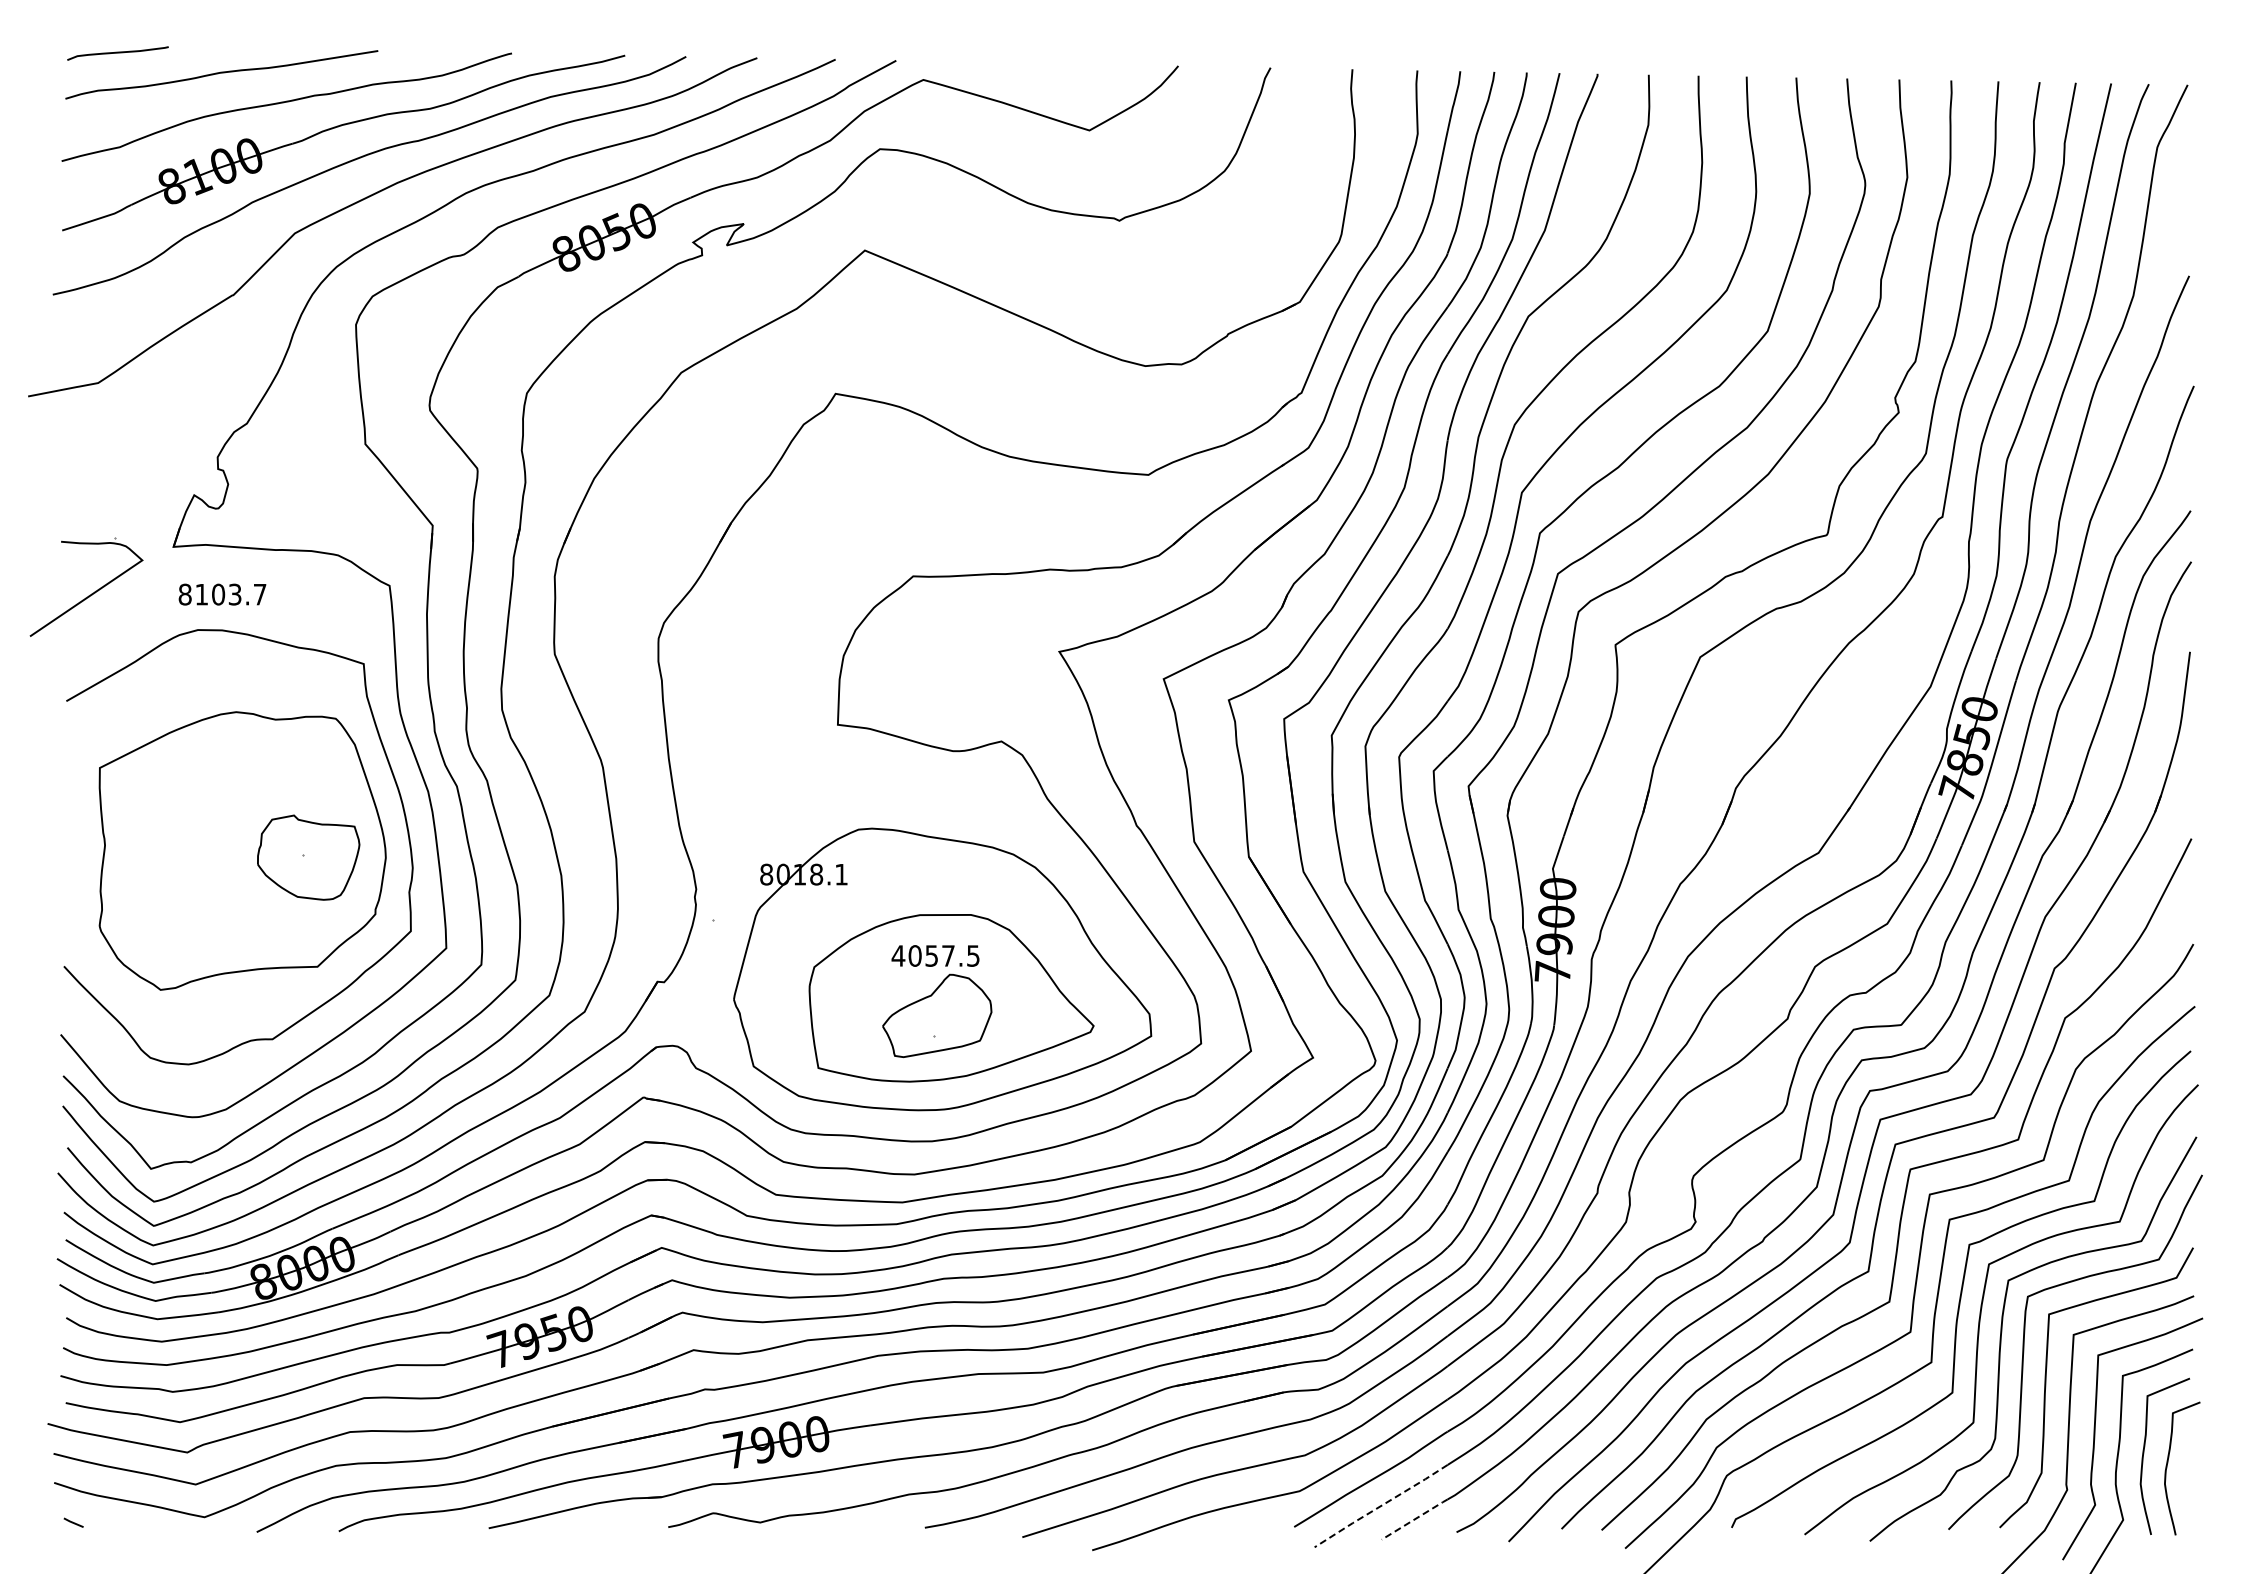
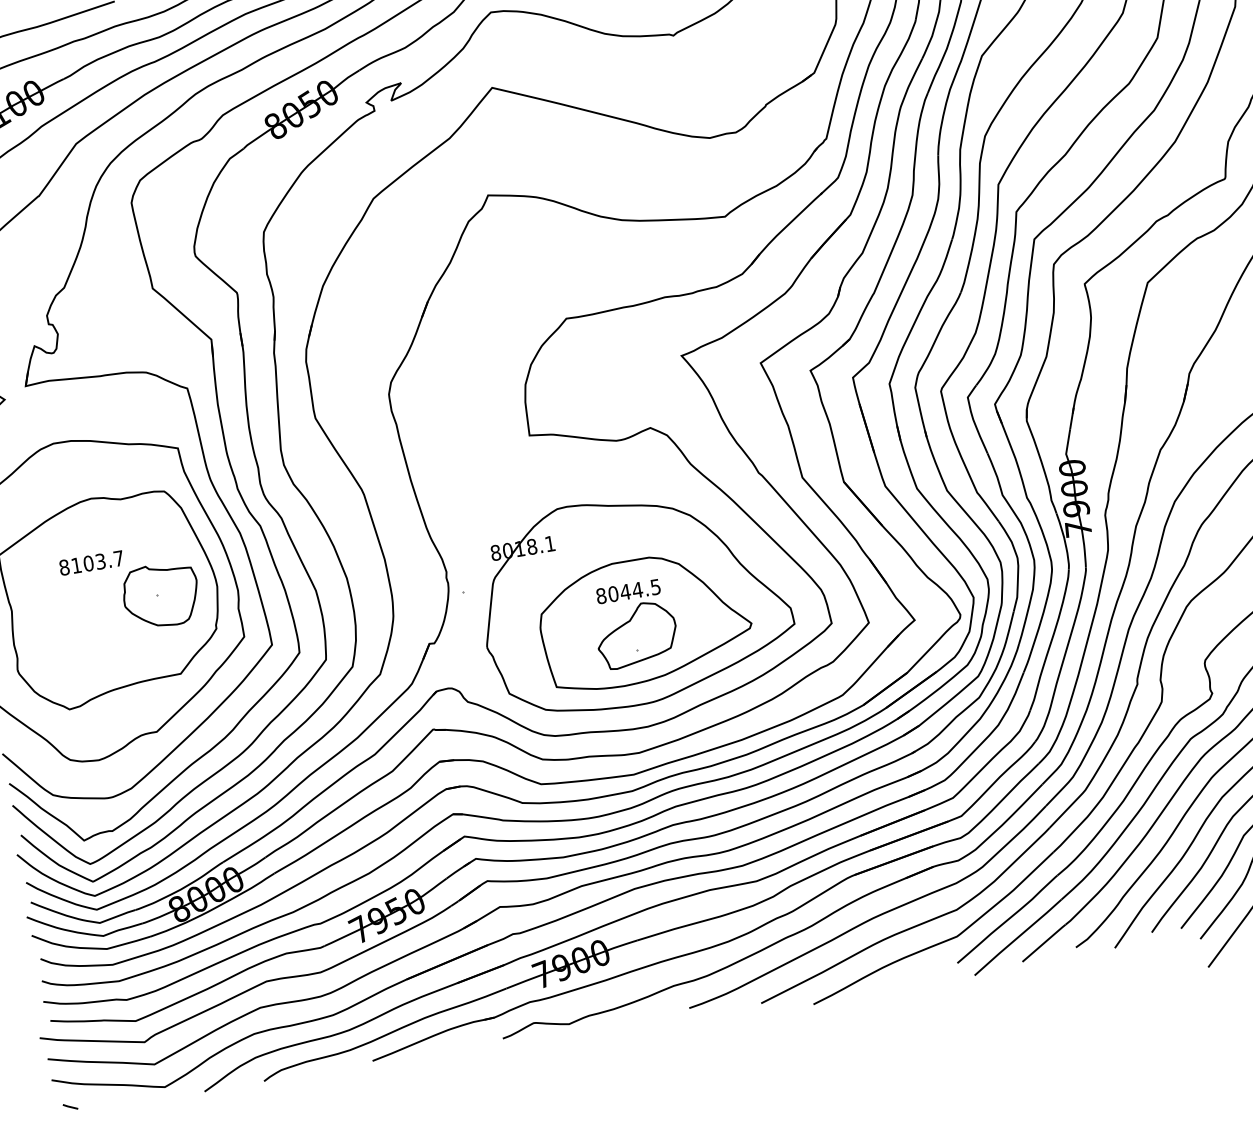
text: (222, 594) -> (91, 563), moved
text: (923, 955) -> (619, 592), 4057.5 -> 8044.5
line: (1380, 1506) -> (1017, 937), dashed -> solid
line: (1414, 1519) -> (1043, 943), dashed -> solid

